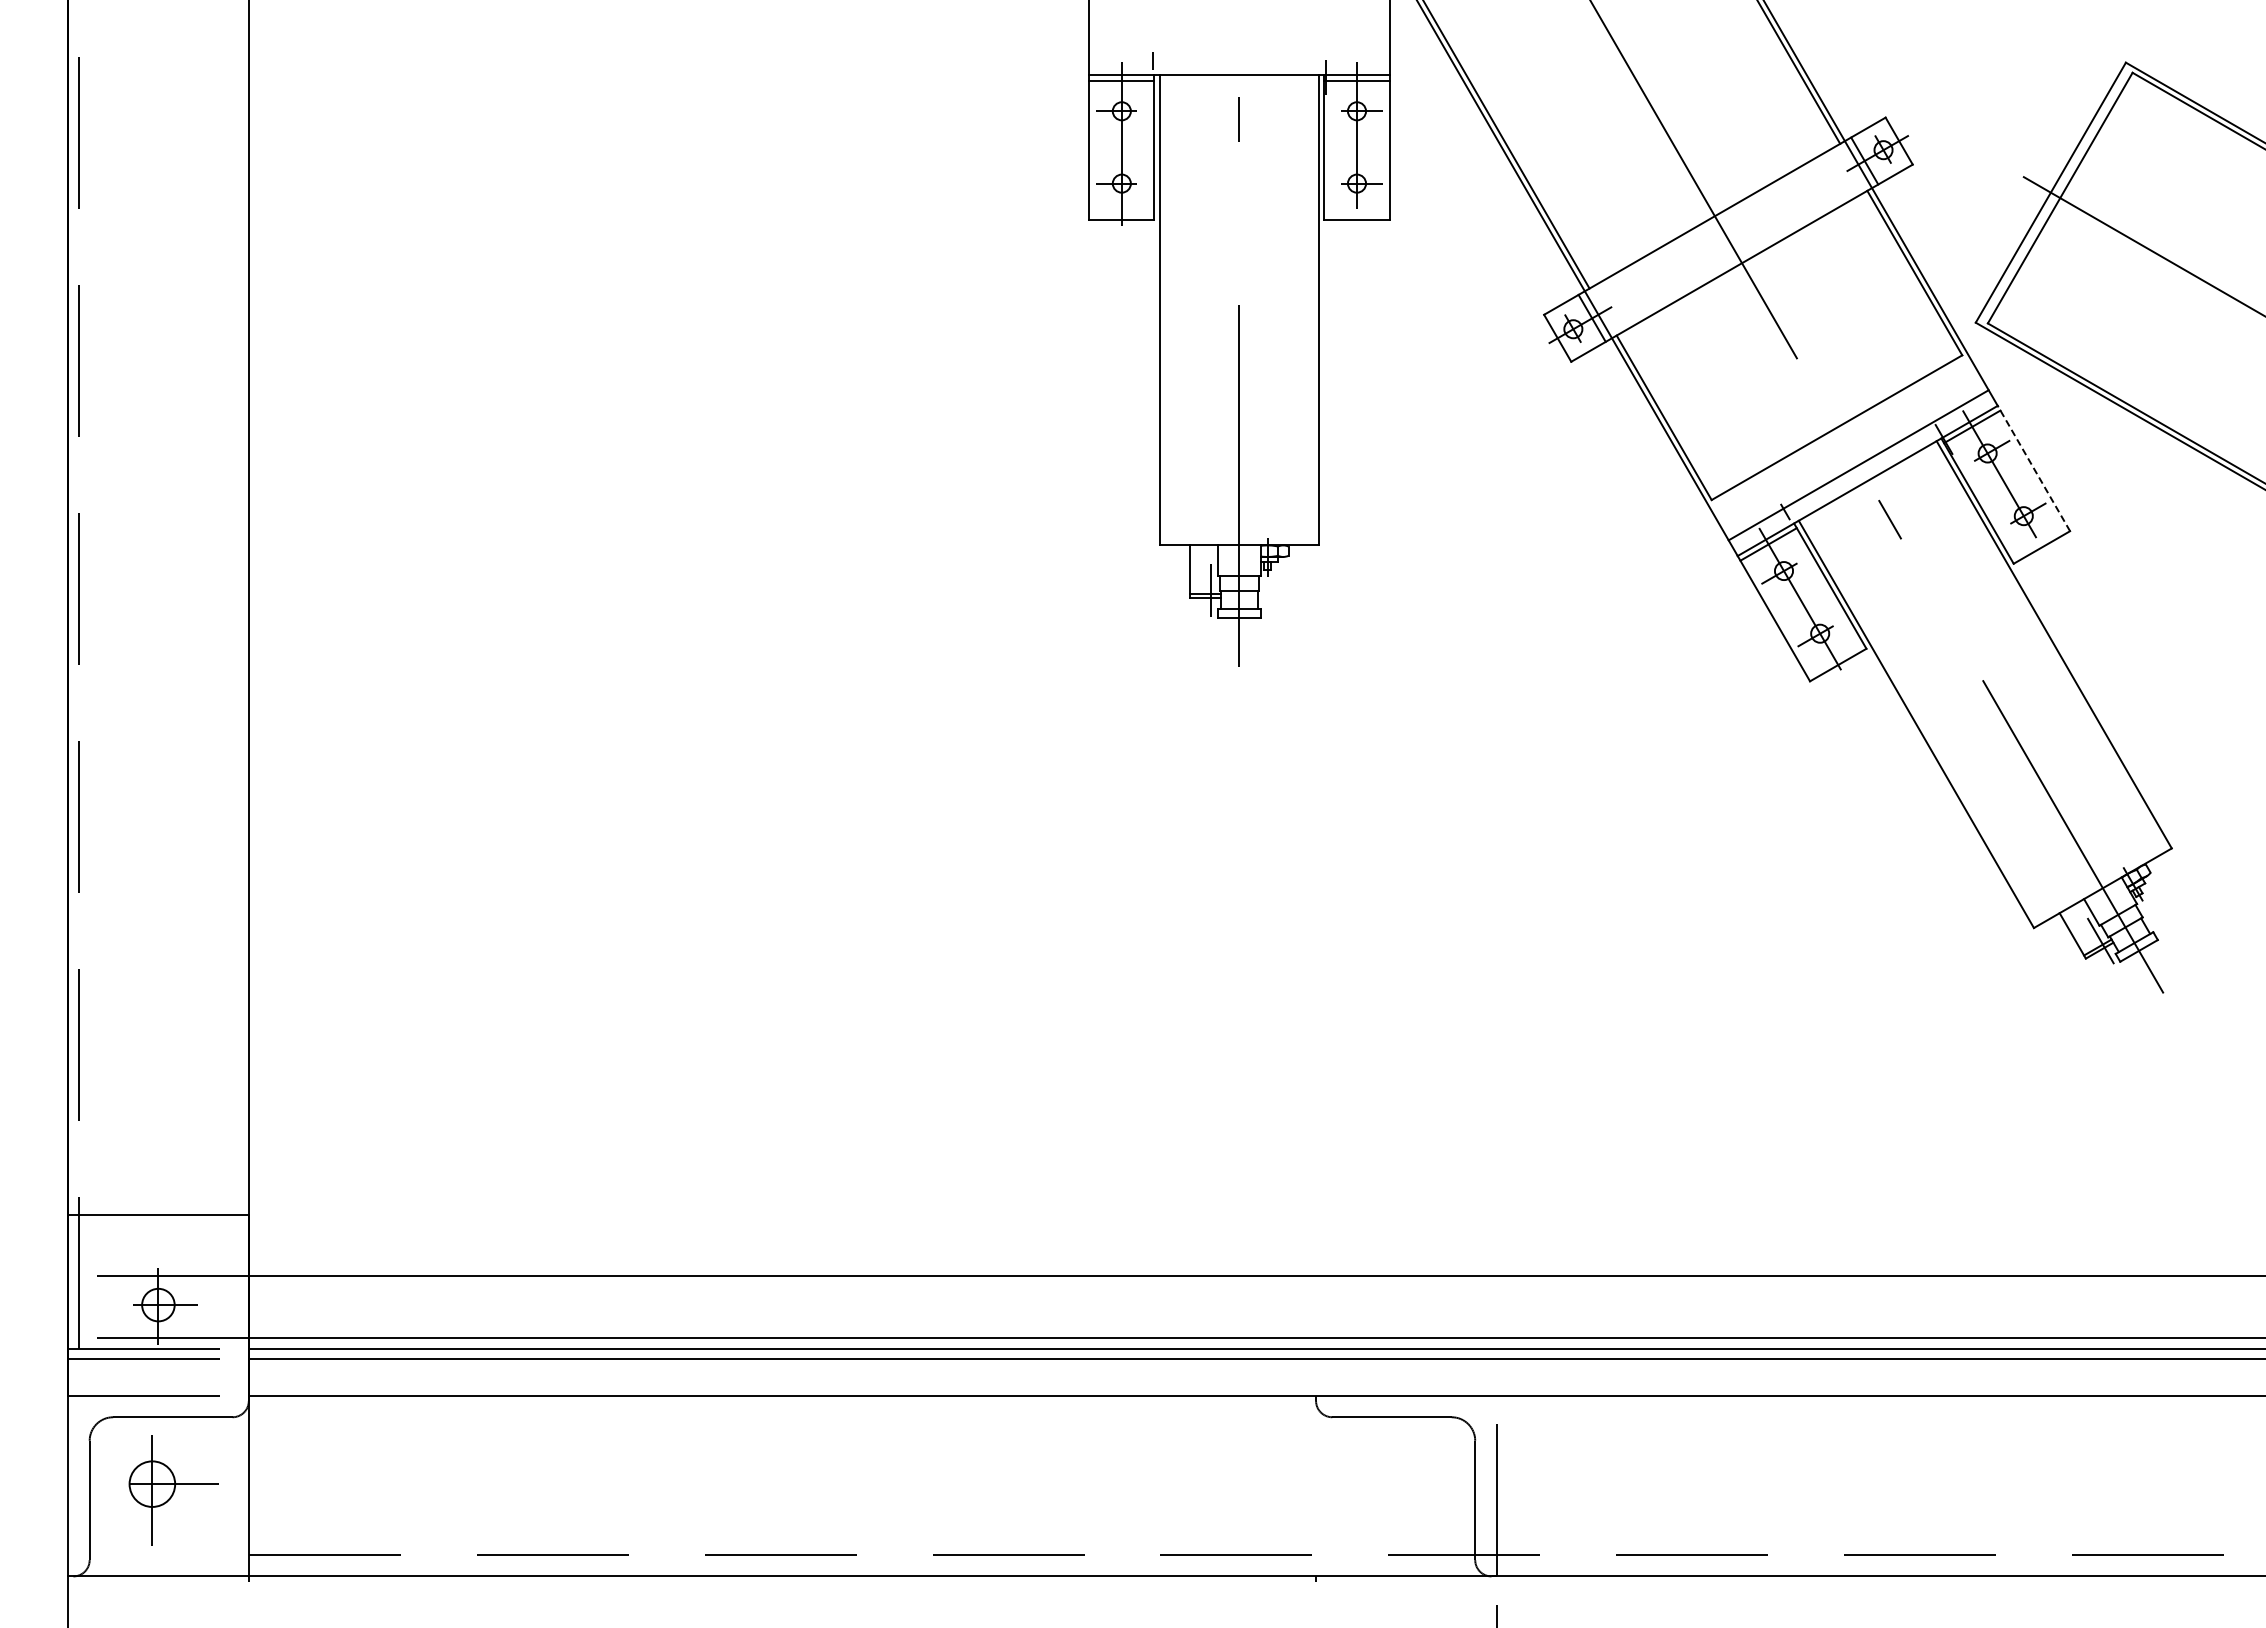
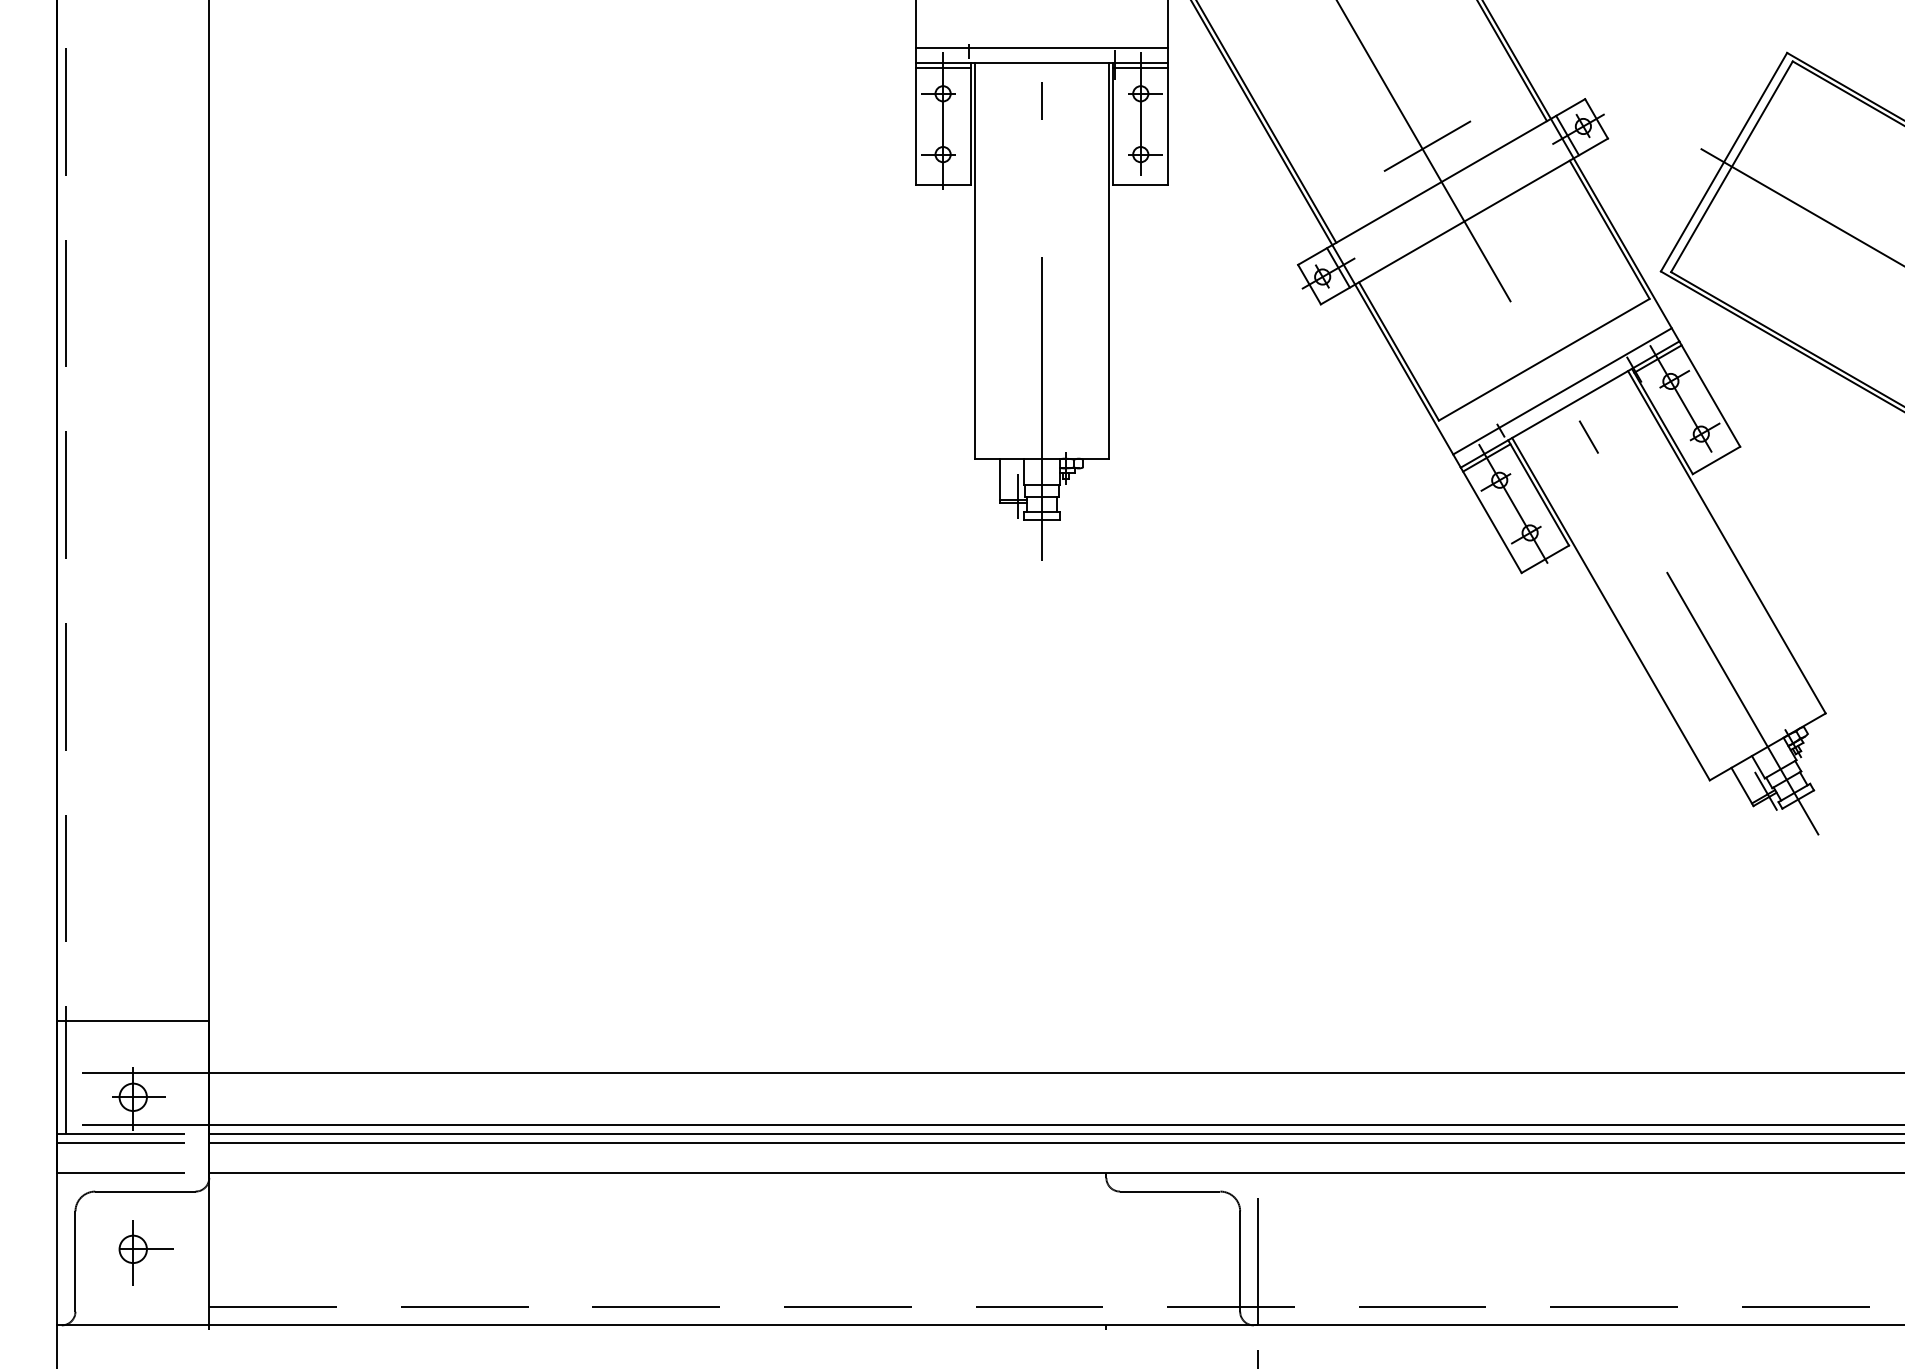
line: (1239, 57) -> (1042, 48), added
line: (1697, 173) -> (1427, 146), added
line: (2033, 468) -> (1709, 394), dashed -> solid
part: (173, 1490) -> (145, 1253), size x0.71

